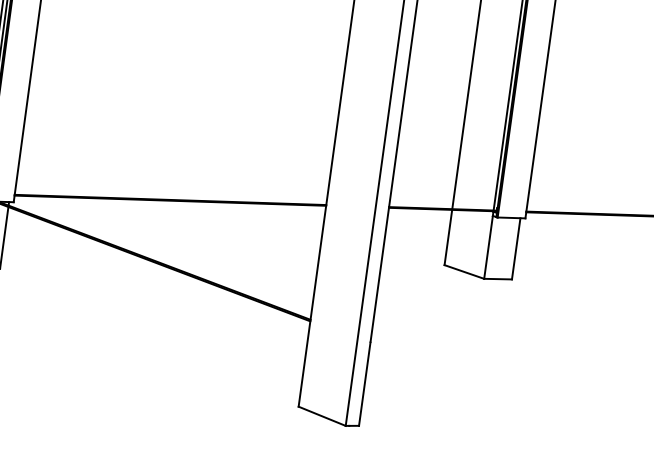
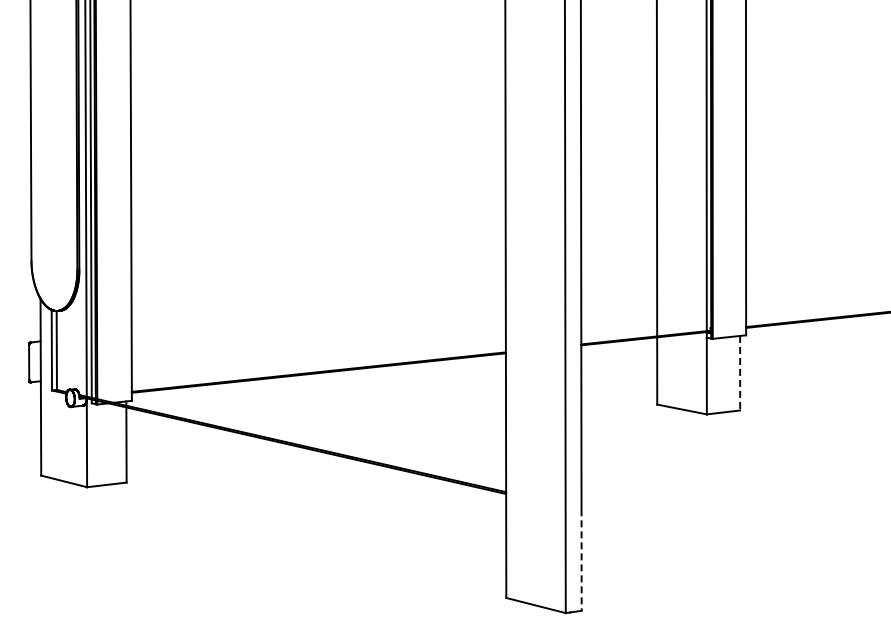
line: (516, 249) -> (740, 373), solid -> dashed
line: (364, 384) -> (581, 560), solid -> dashed

